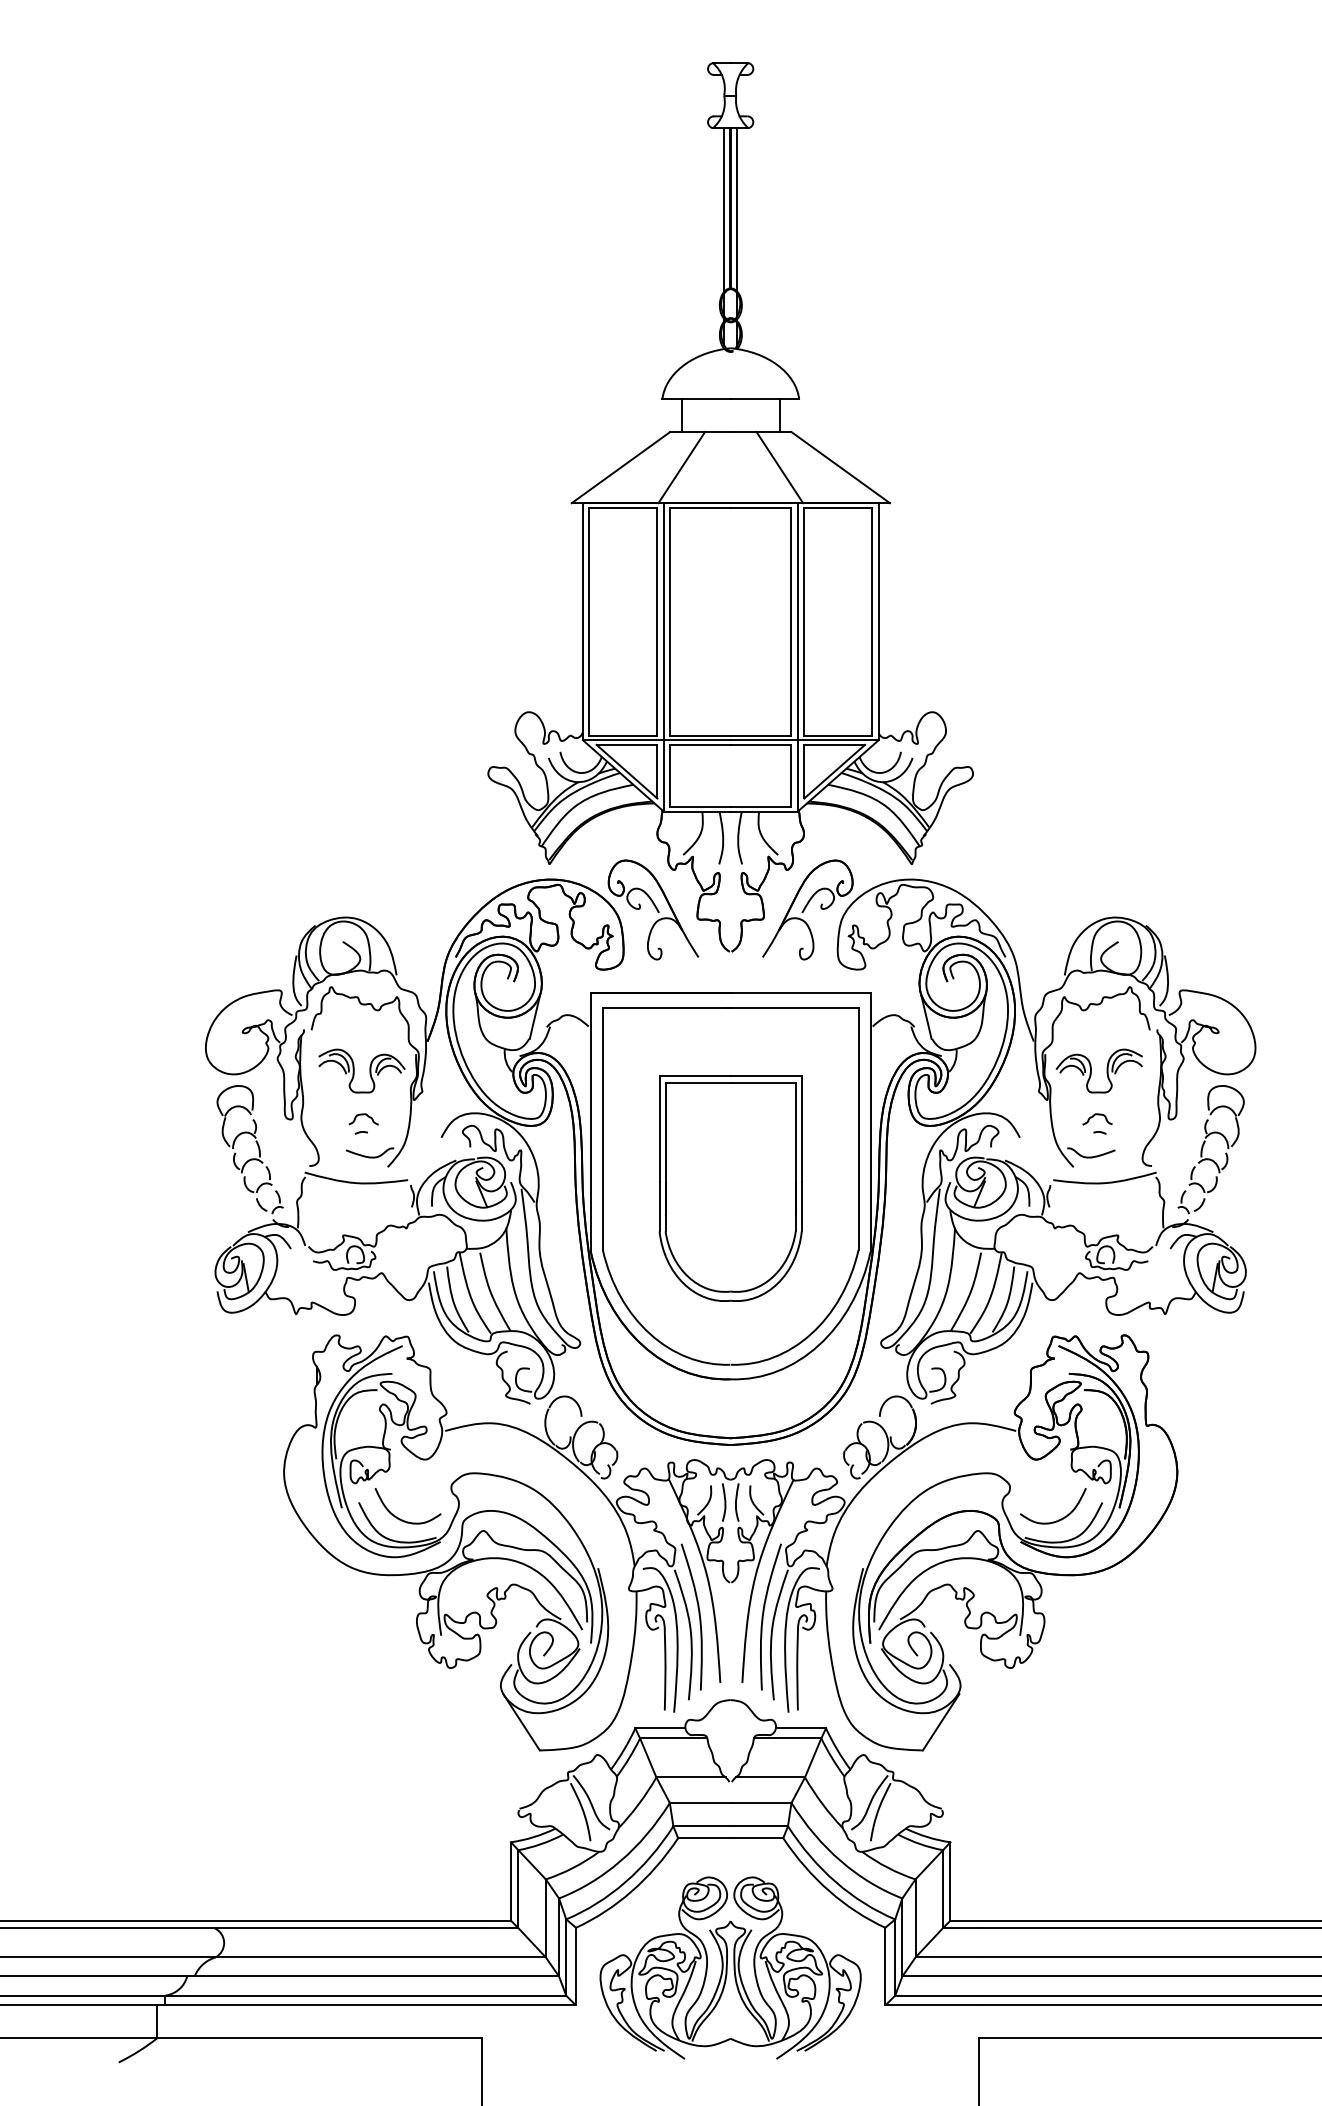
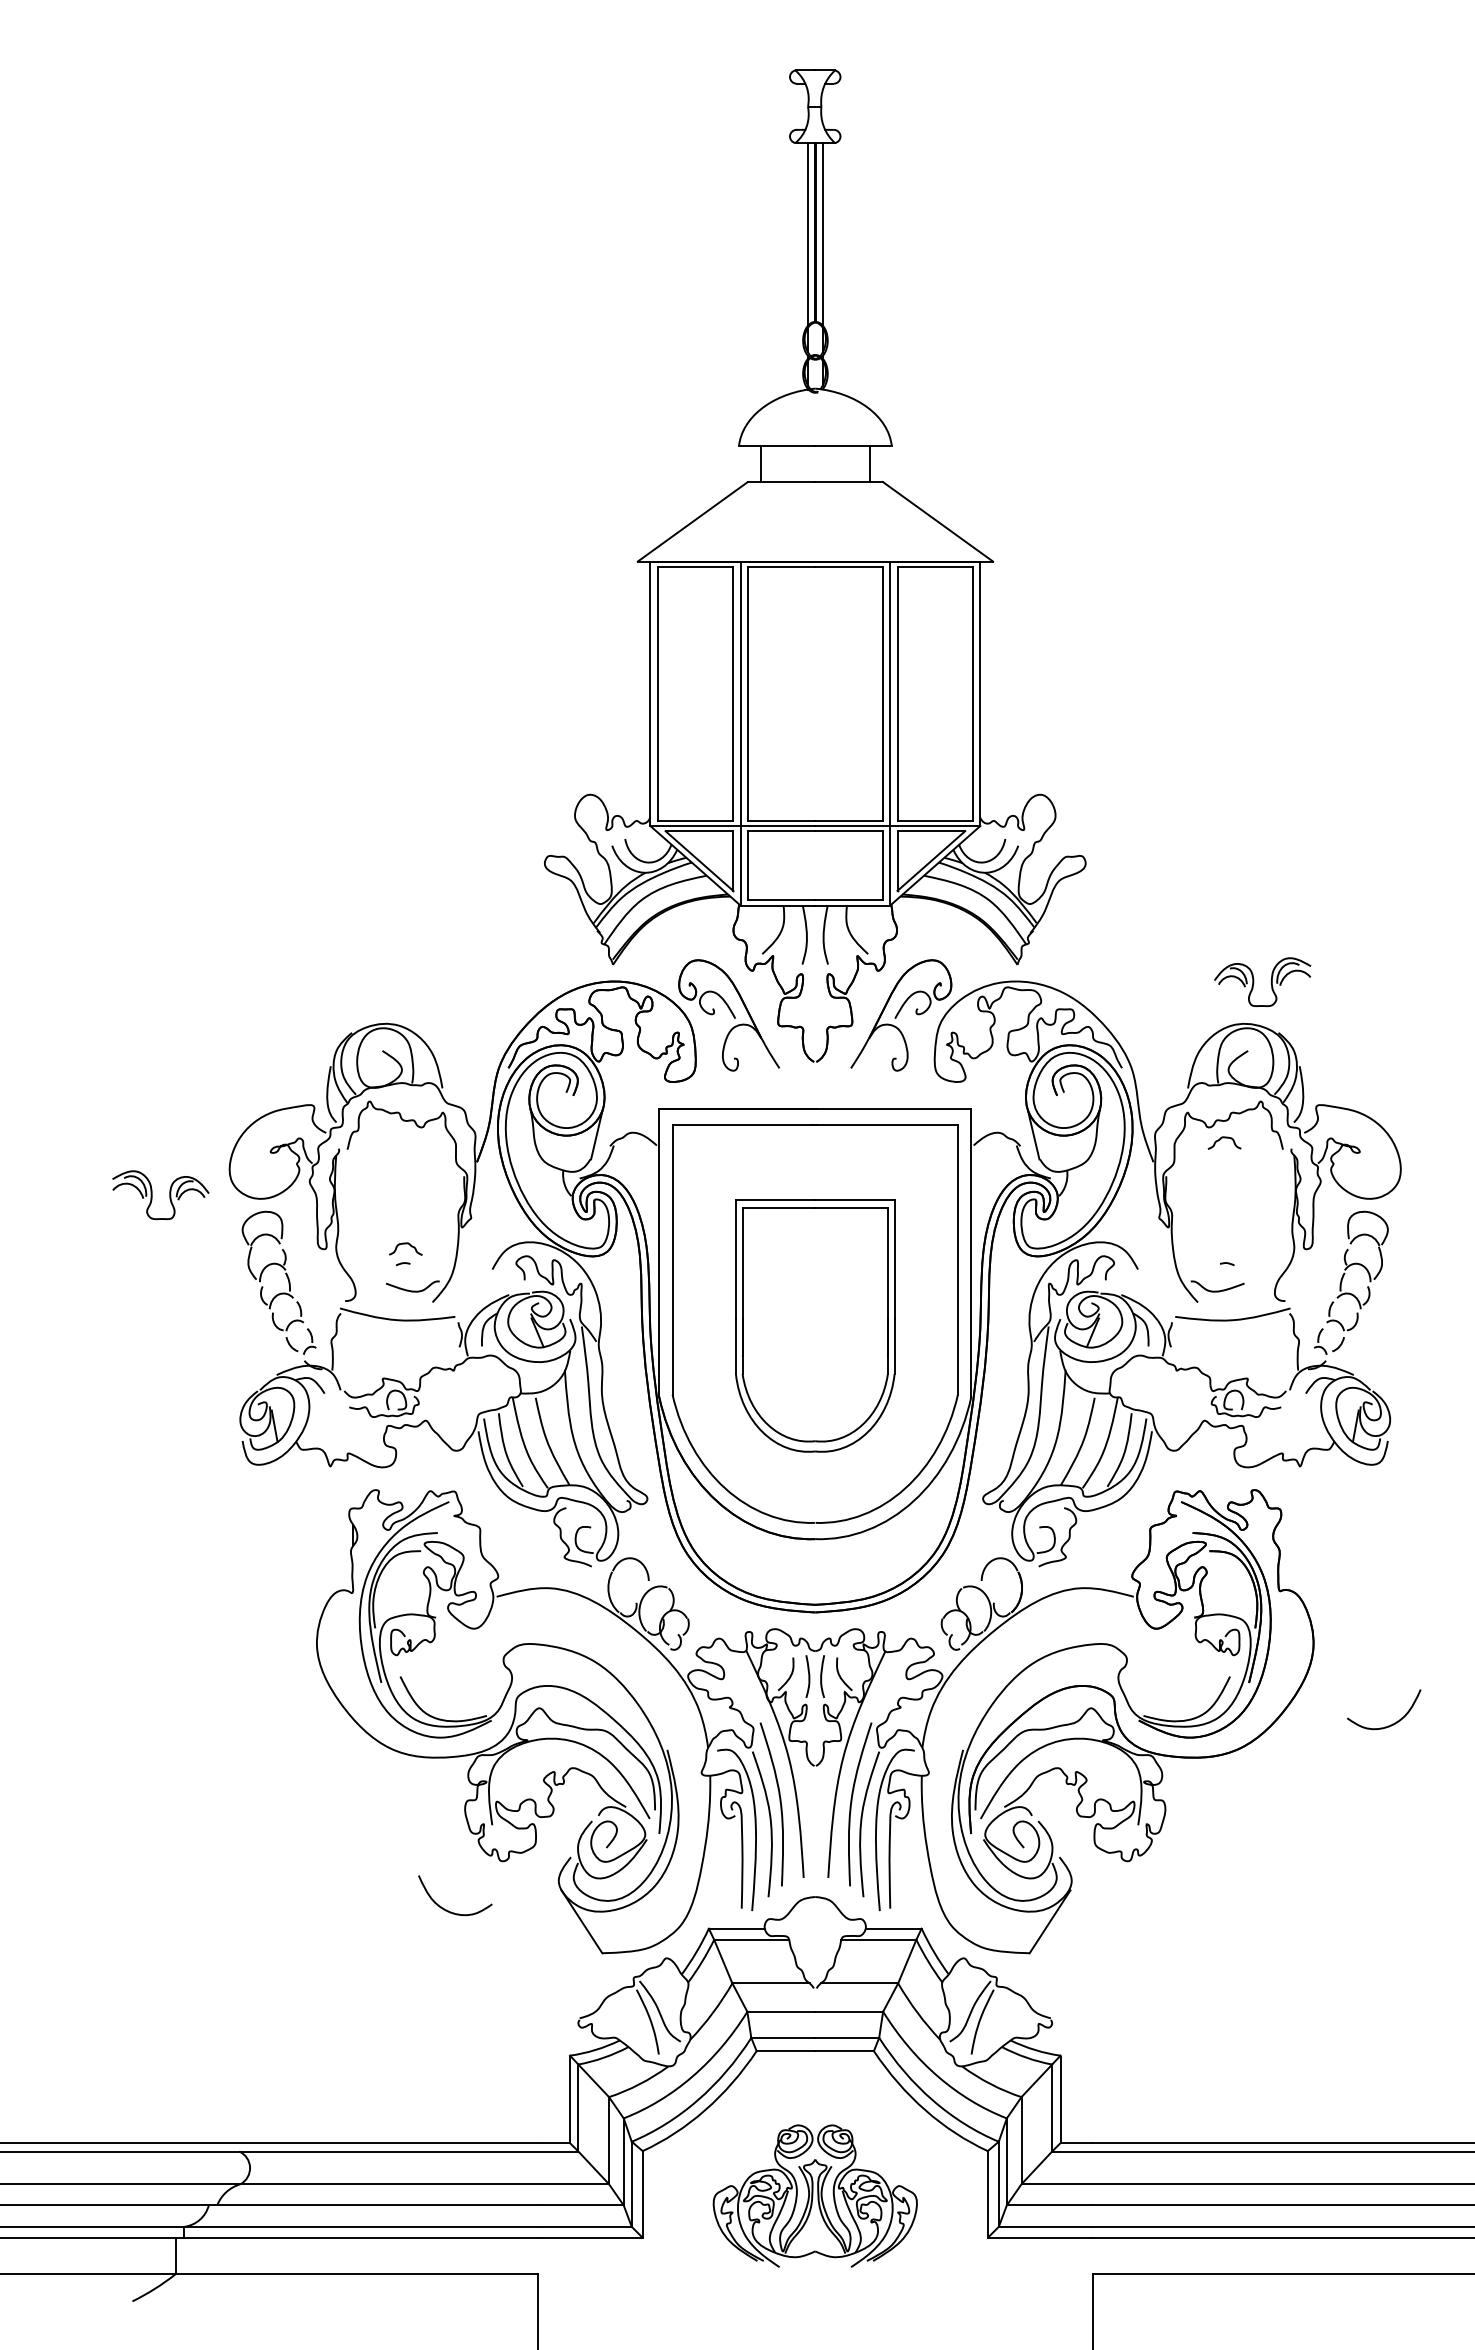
line: (681, 467) -> (760, 521), removed
line: (780, 467) -> (870, 521), removed
part: (354, 1071) -> (152, 1195), moved
part: (1092, 1071) -> (1254, 982), moved
curve: (1097, 1115) -> (1224, 1138), moved
curve: (1060, 1518) -> (1392, 1723), moved
curve: (404, 1520) -> (451, 1911), moved
part: (730, 1968) -> (815, 2196), size x0.7

